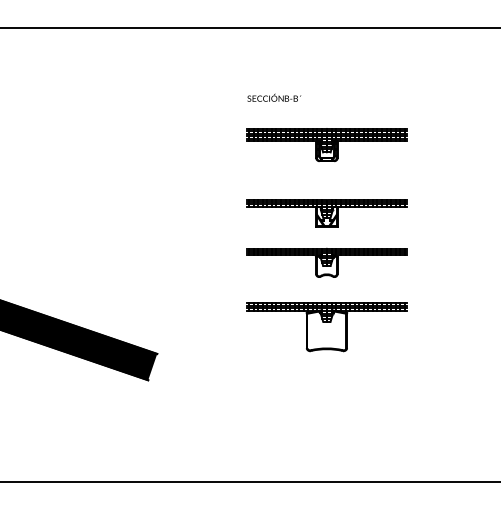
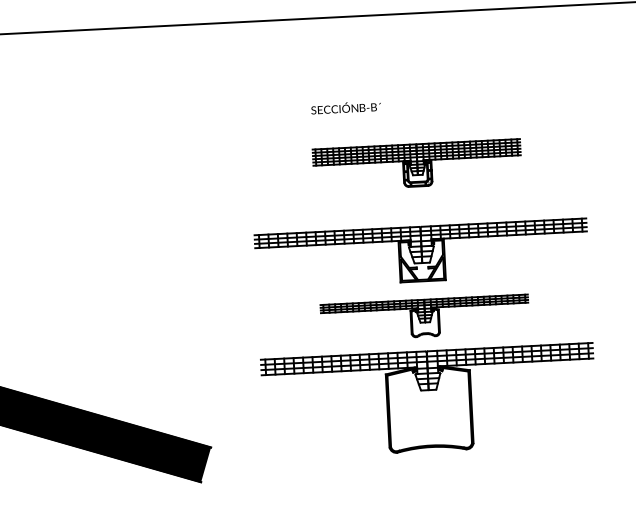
part: (326, 213) -> (421, 254), size x1.6
part: (326, 327) -> (428, 402), size x1.6

